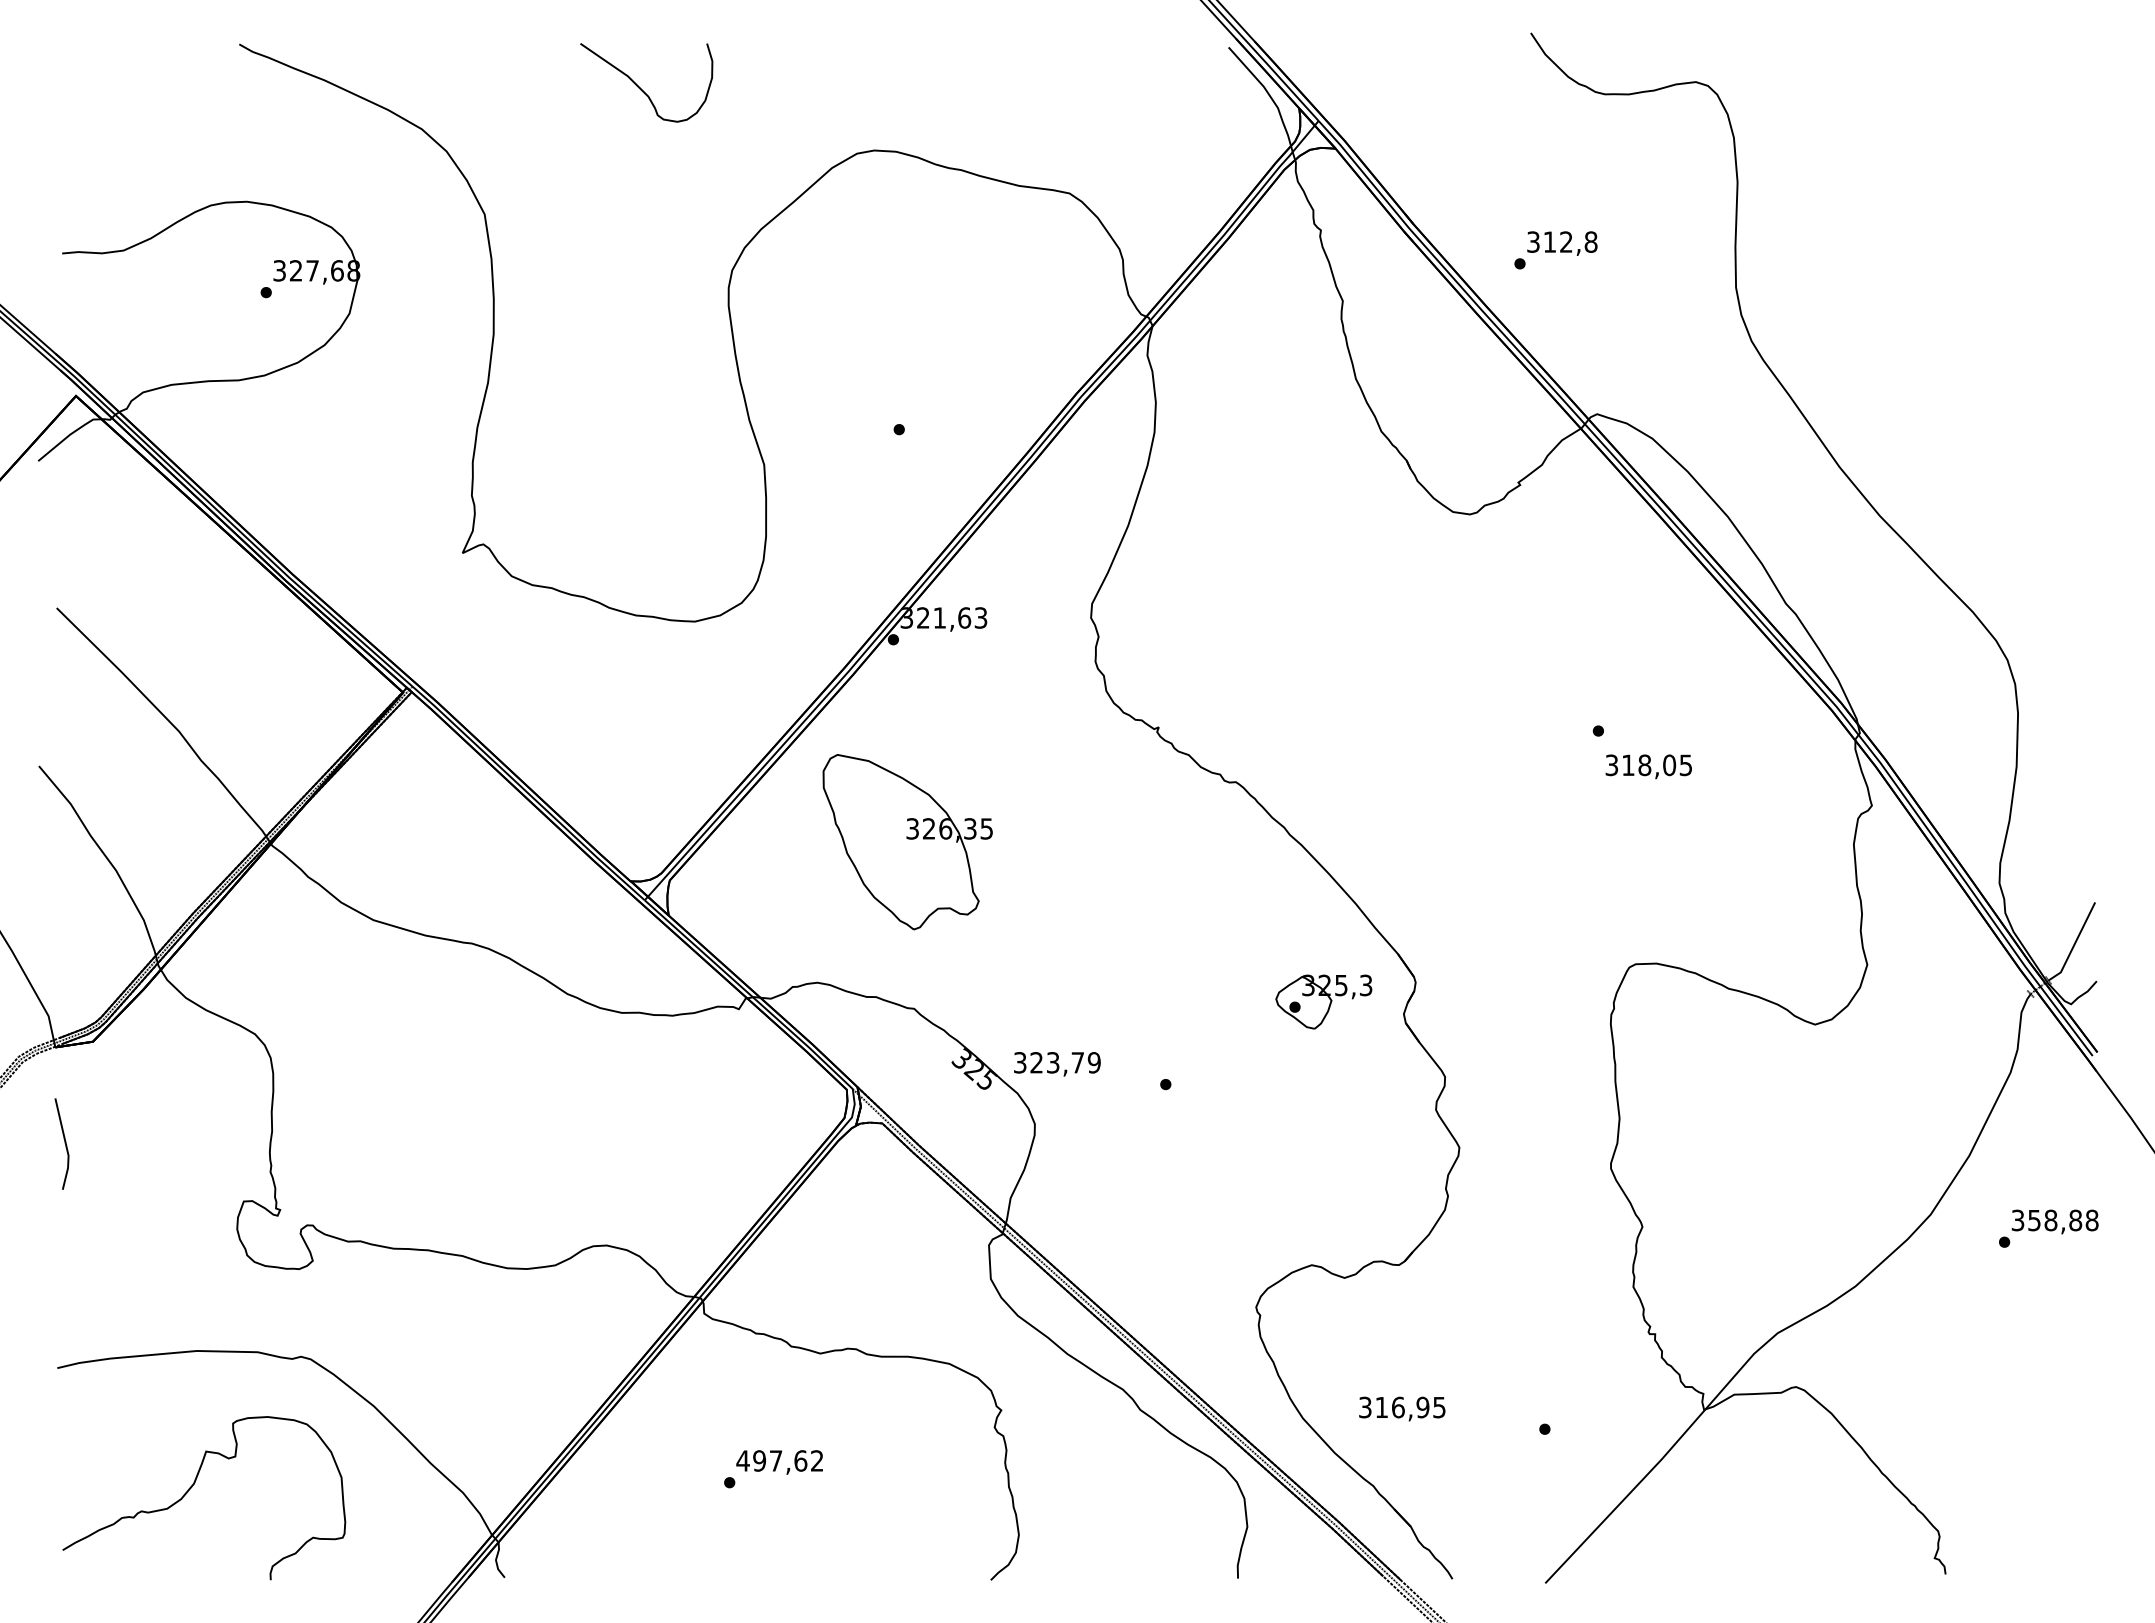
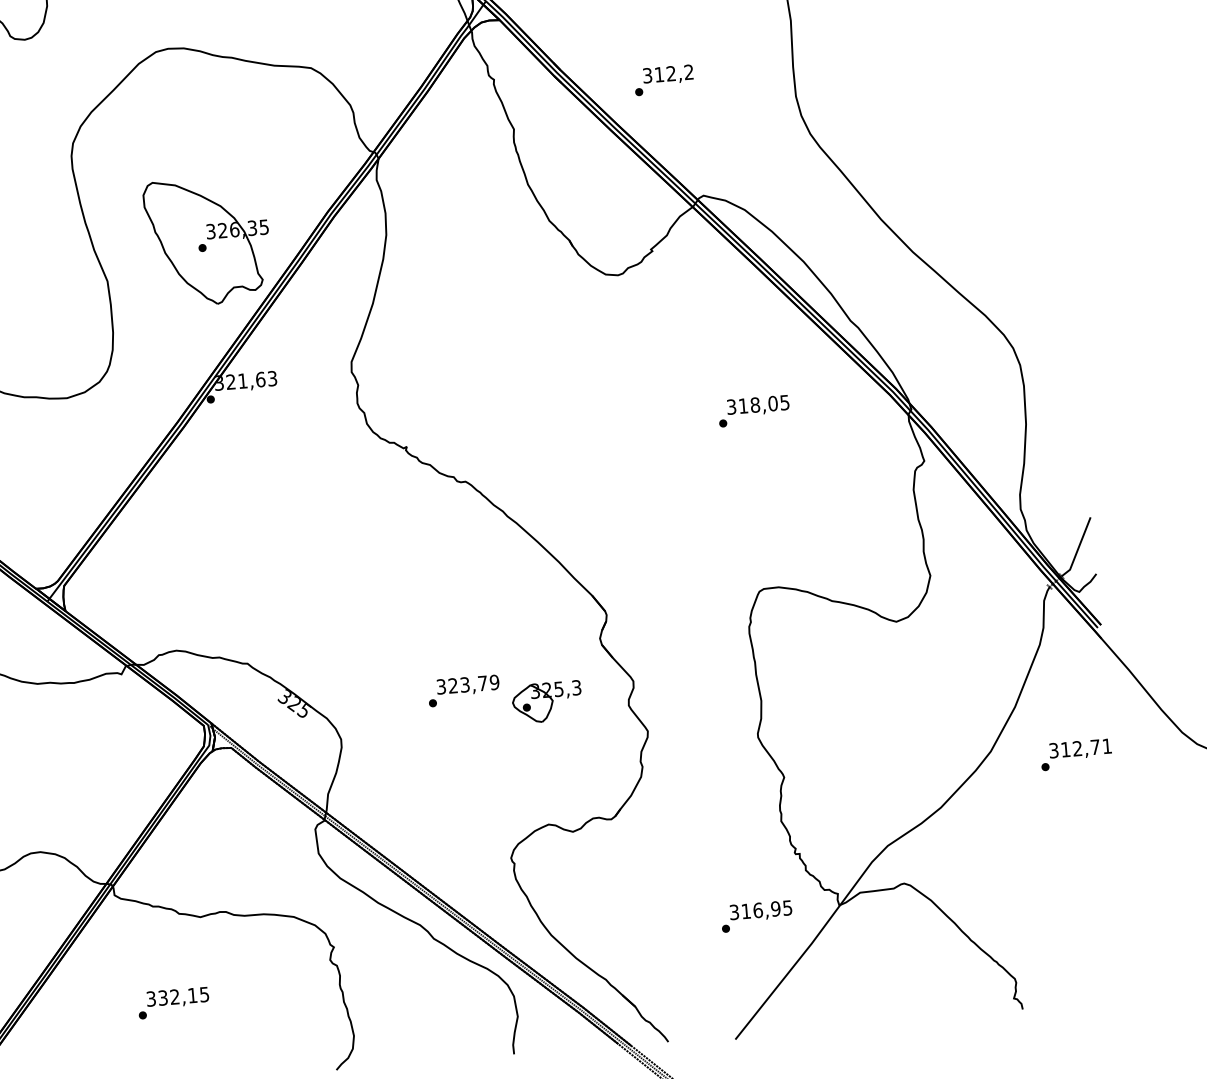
text: (1590, 241) -> (688, 71), 312,8 -> 312,2
text: (1648, 766) -> (758, 405), moved
part: (907, 842) -> (208, 241), moved
part: (1323, 1001) -> (547, 701), moved
text: (1057, 1064) -> (468, 685), moved
text: (2063, 1220) -> (1086, 747), 358,88 -> 312,71
text: (1402, 1408) -> (761, 910), moved
text: (779, 1460) -> (177, 996), 497,62 -> 332,15

